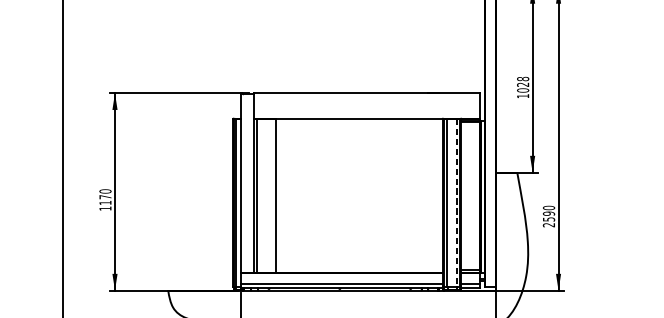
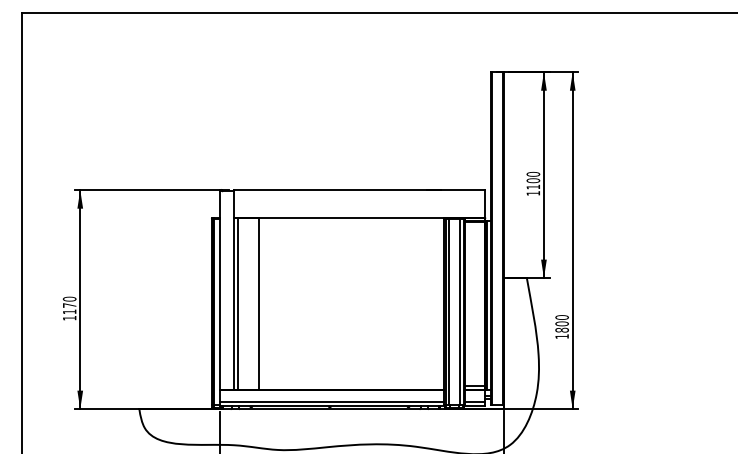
text: (523, 84) -> (533, 180), 1028 -> 1100
line: (456, 203) -> (459, 312), dashed -> solid
text: (548, 218) -> (561, 329), 2590 -> 1800

